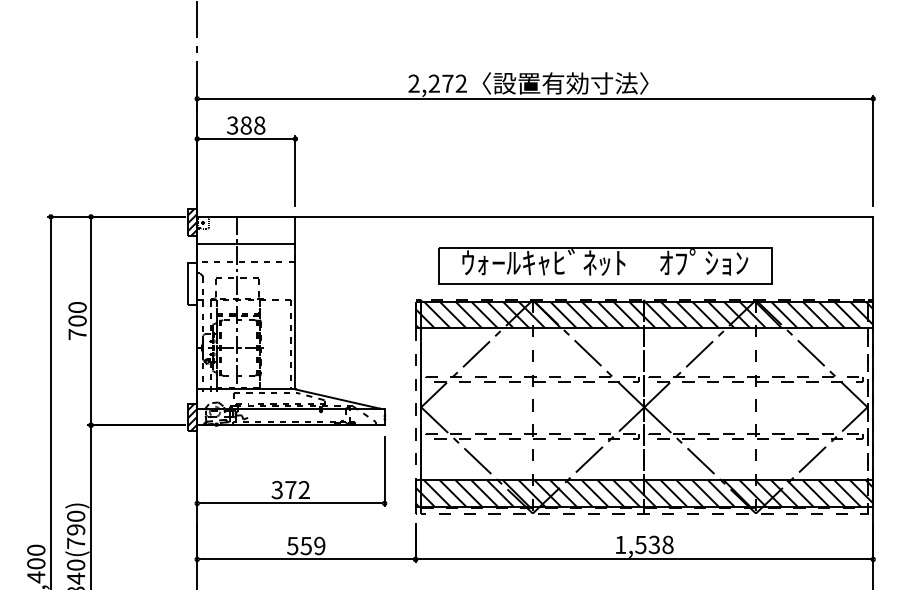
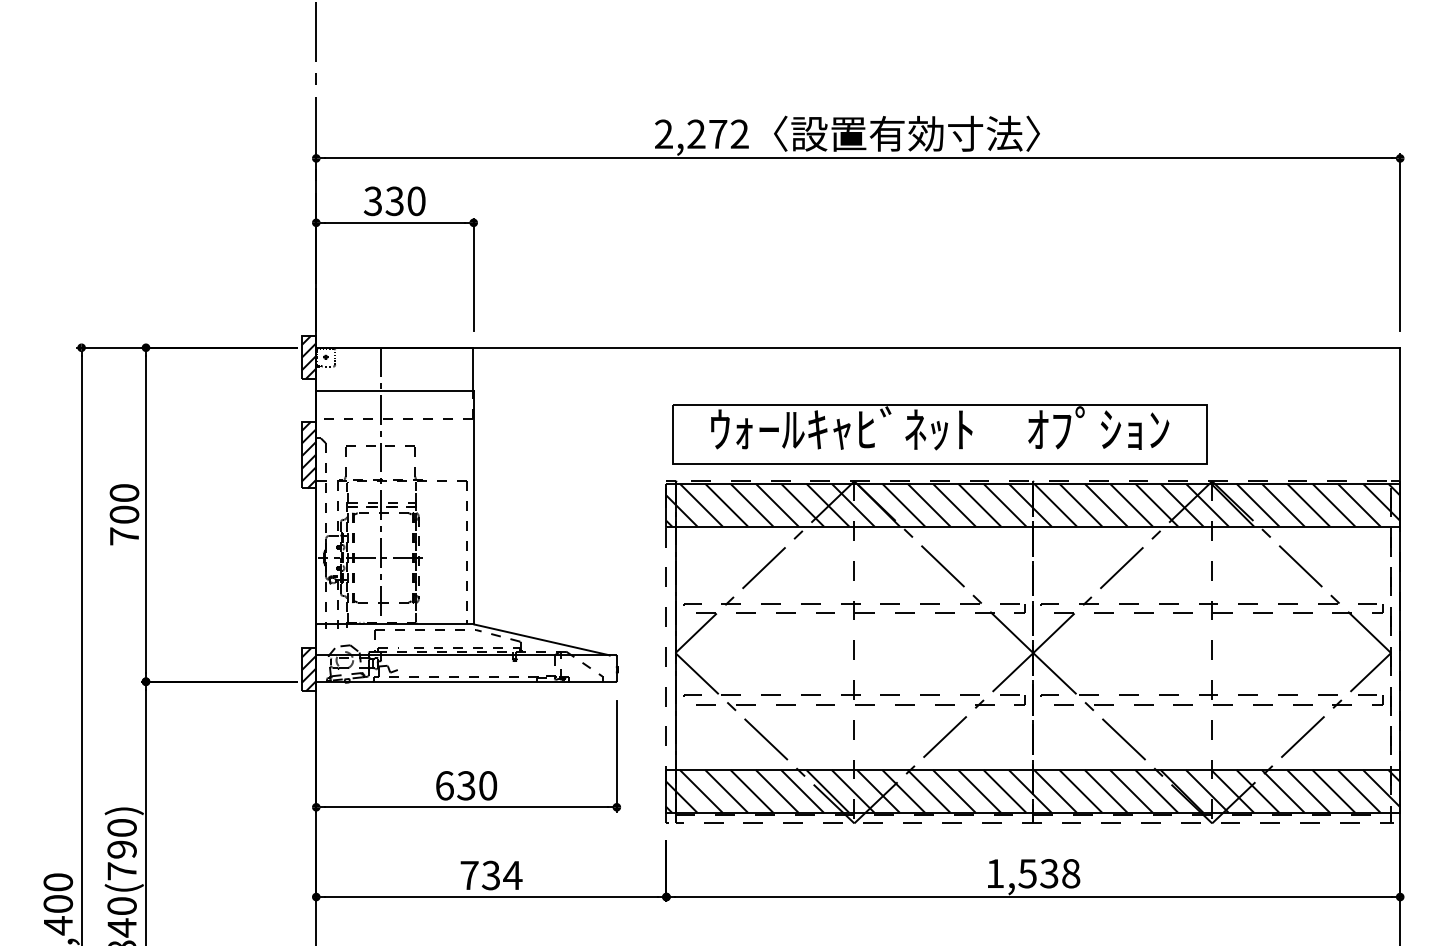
text: (252, 125) -> (404, 201), 388 -> 330
part: (605, 265) -> (940, 433), moved
hatch: (192, 283) -> (308, 454), added
text: (290, 489) -> (465, 784), 372 -> 630
text: (306, 545) -> (491, 874), 559 -> 734

